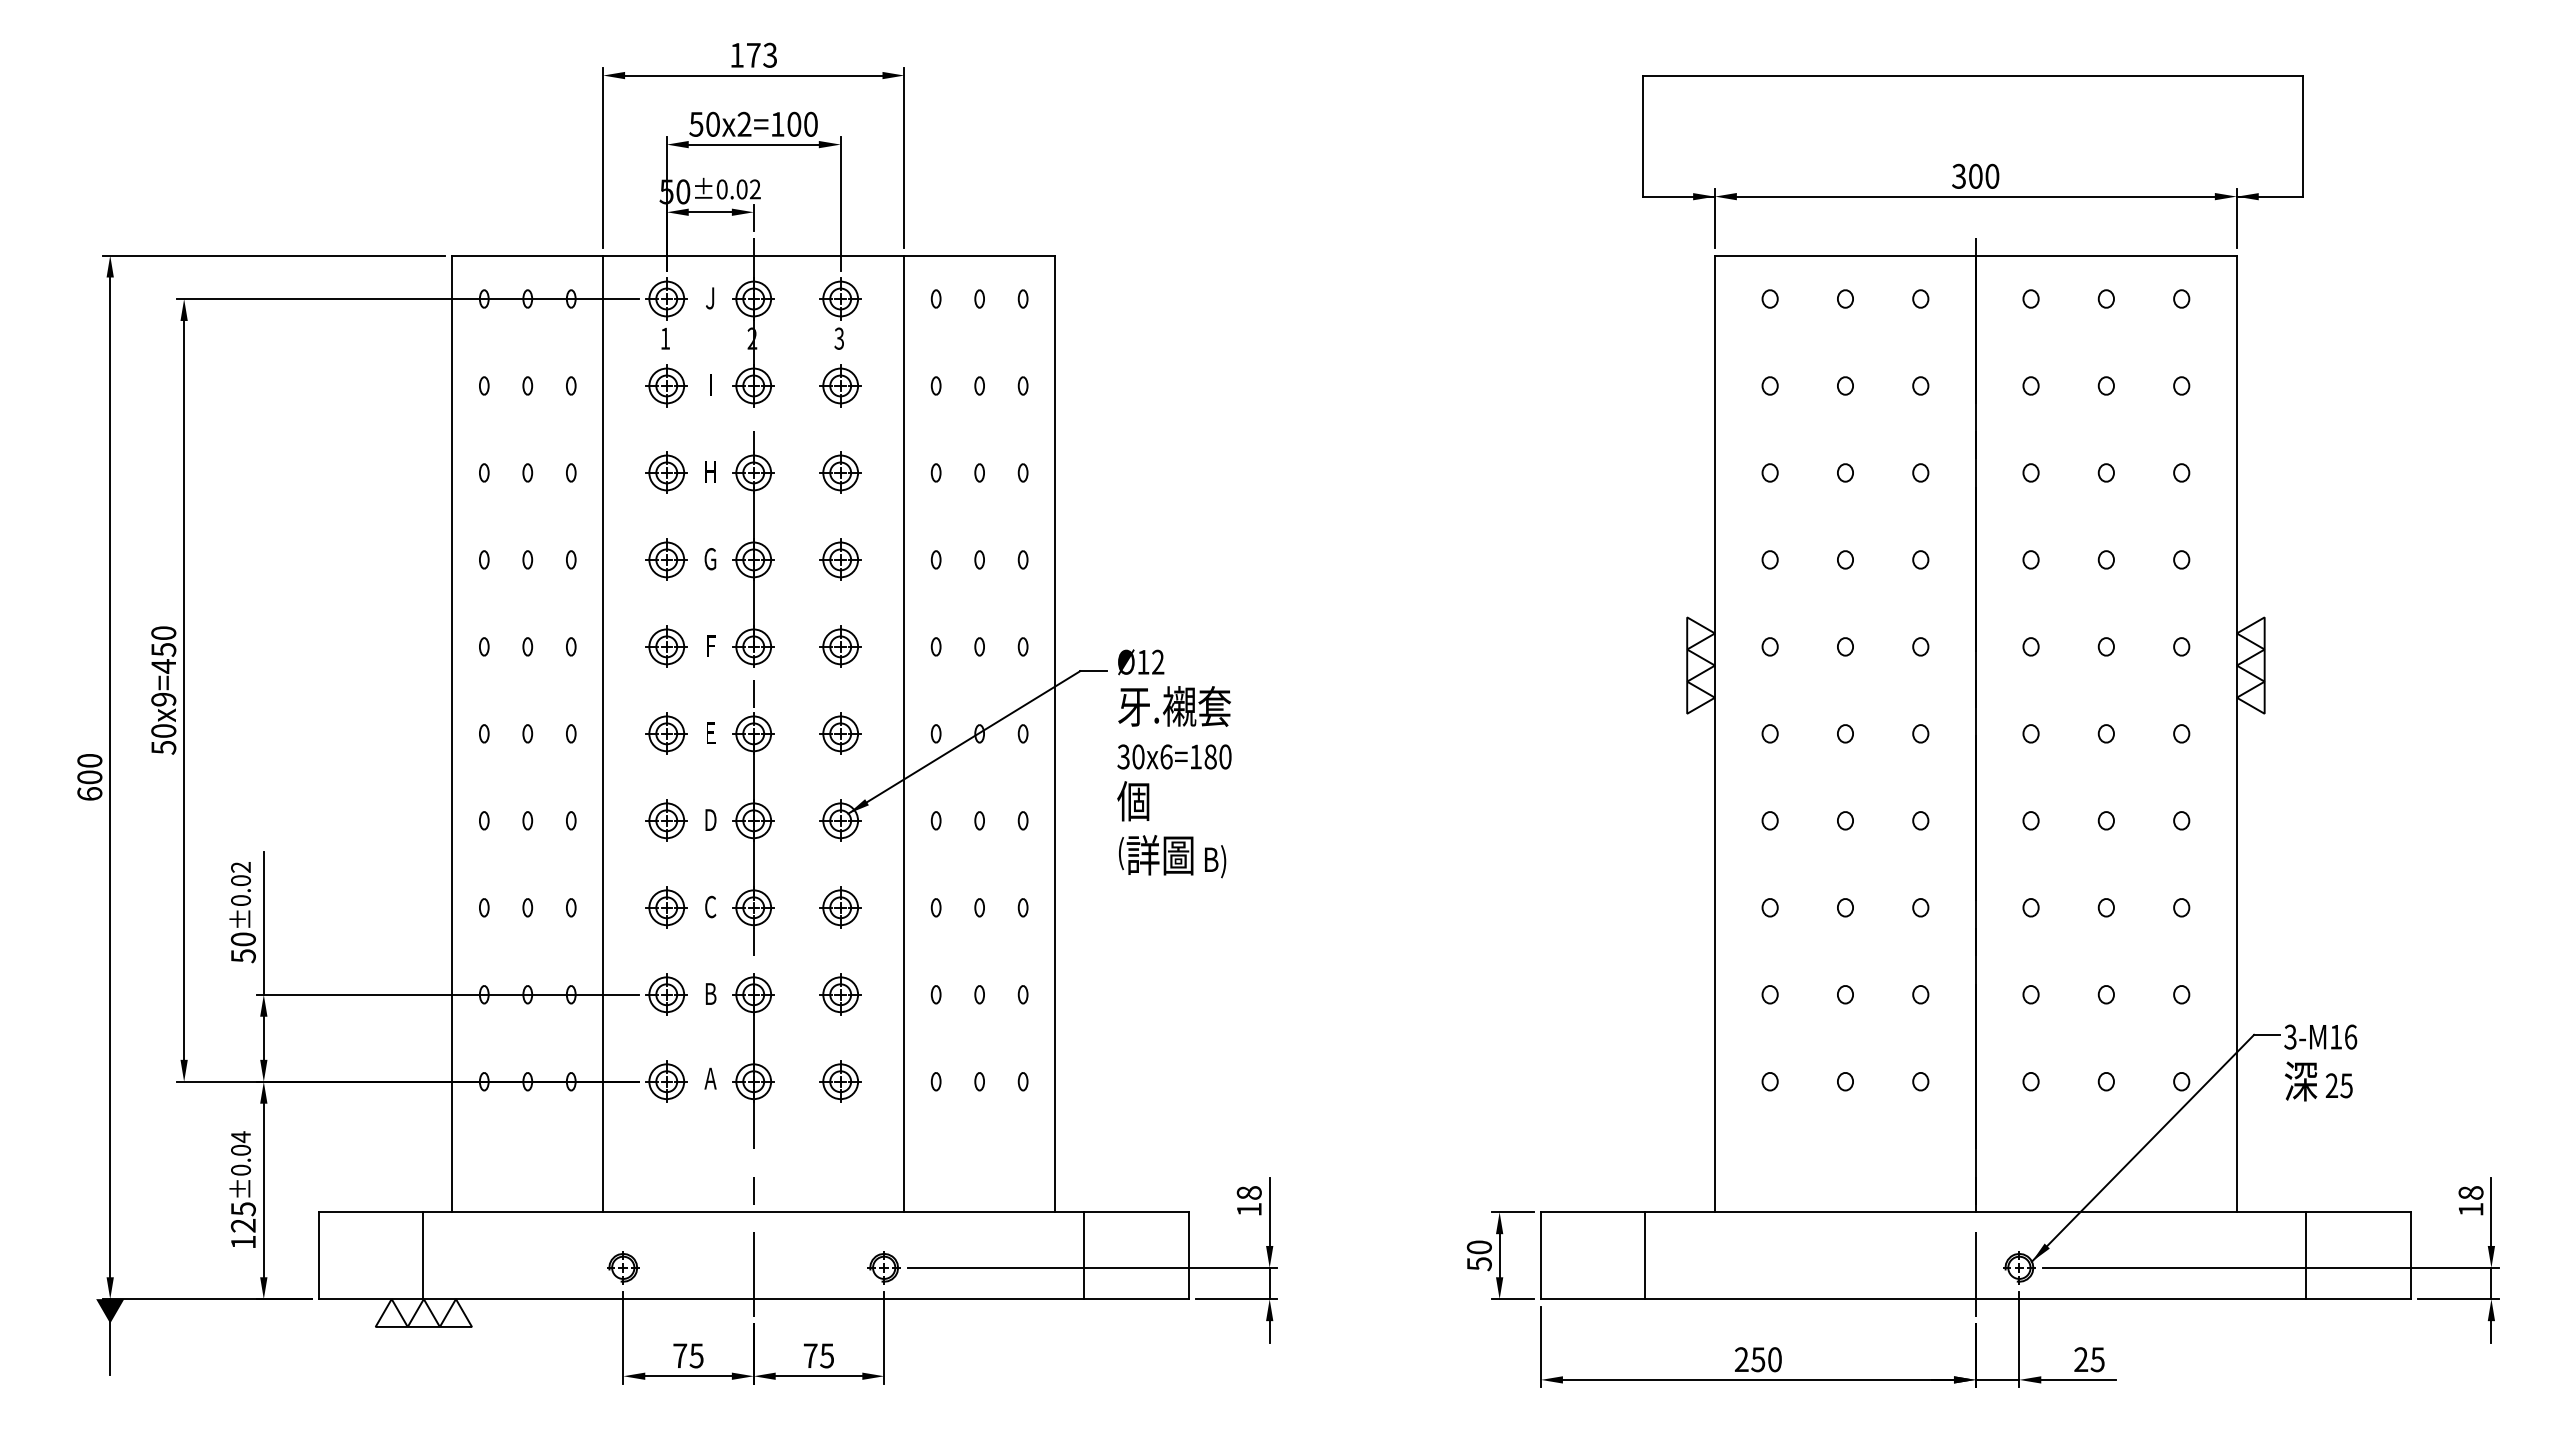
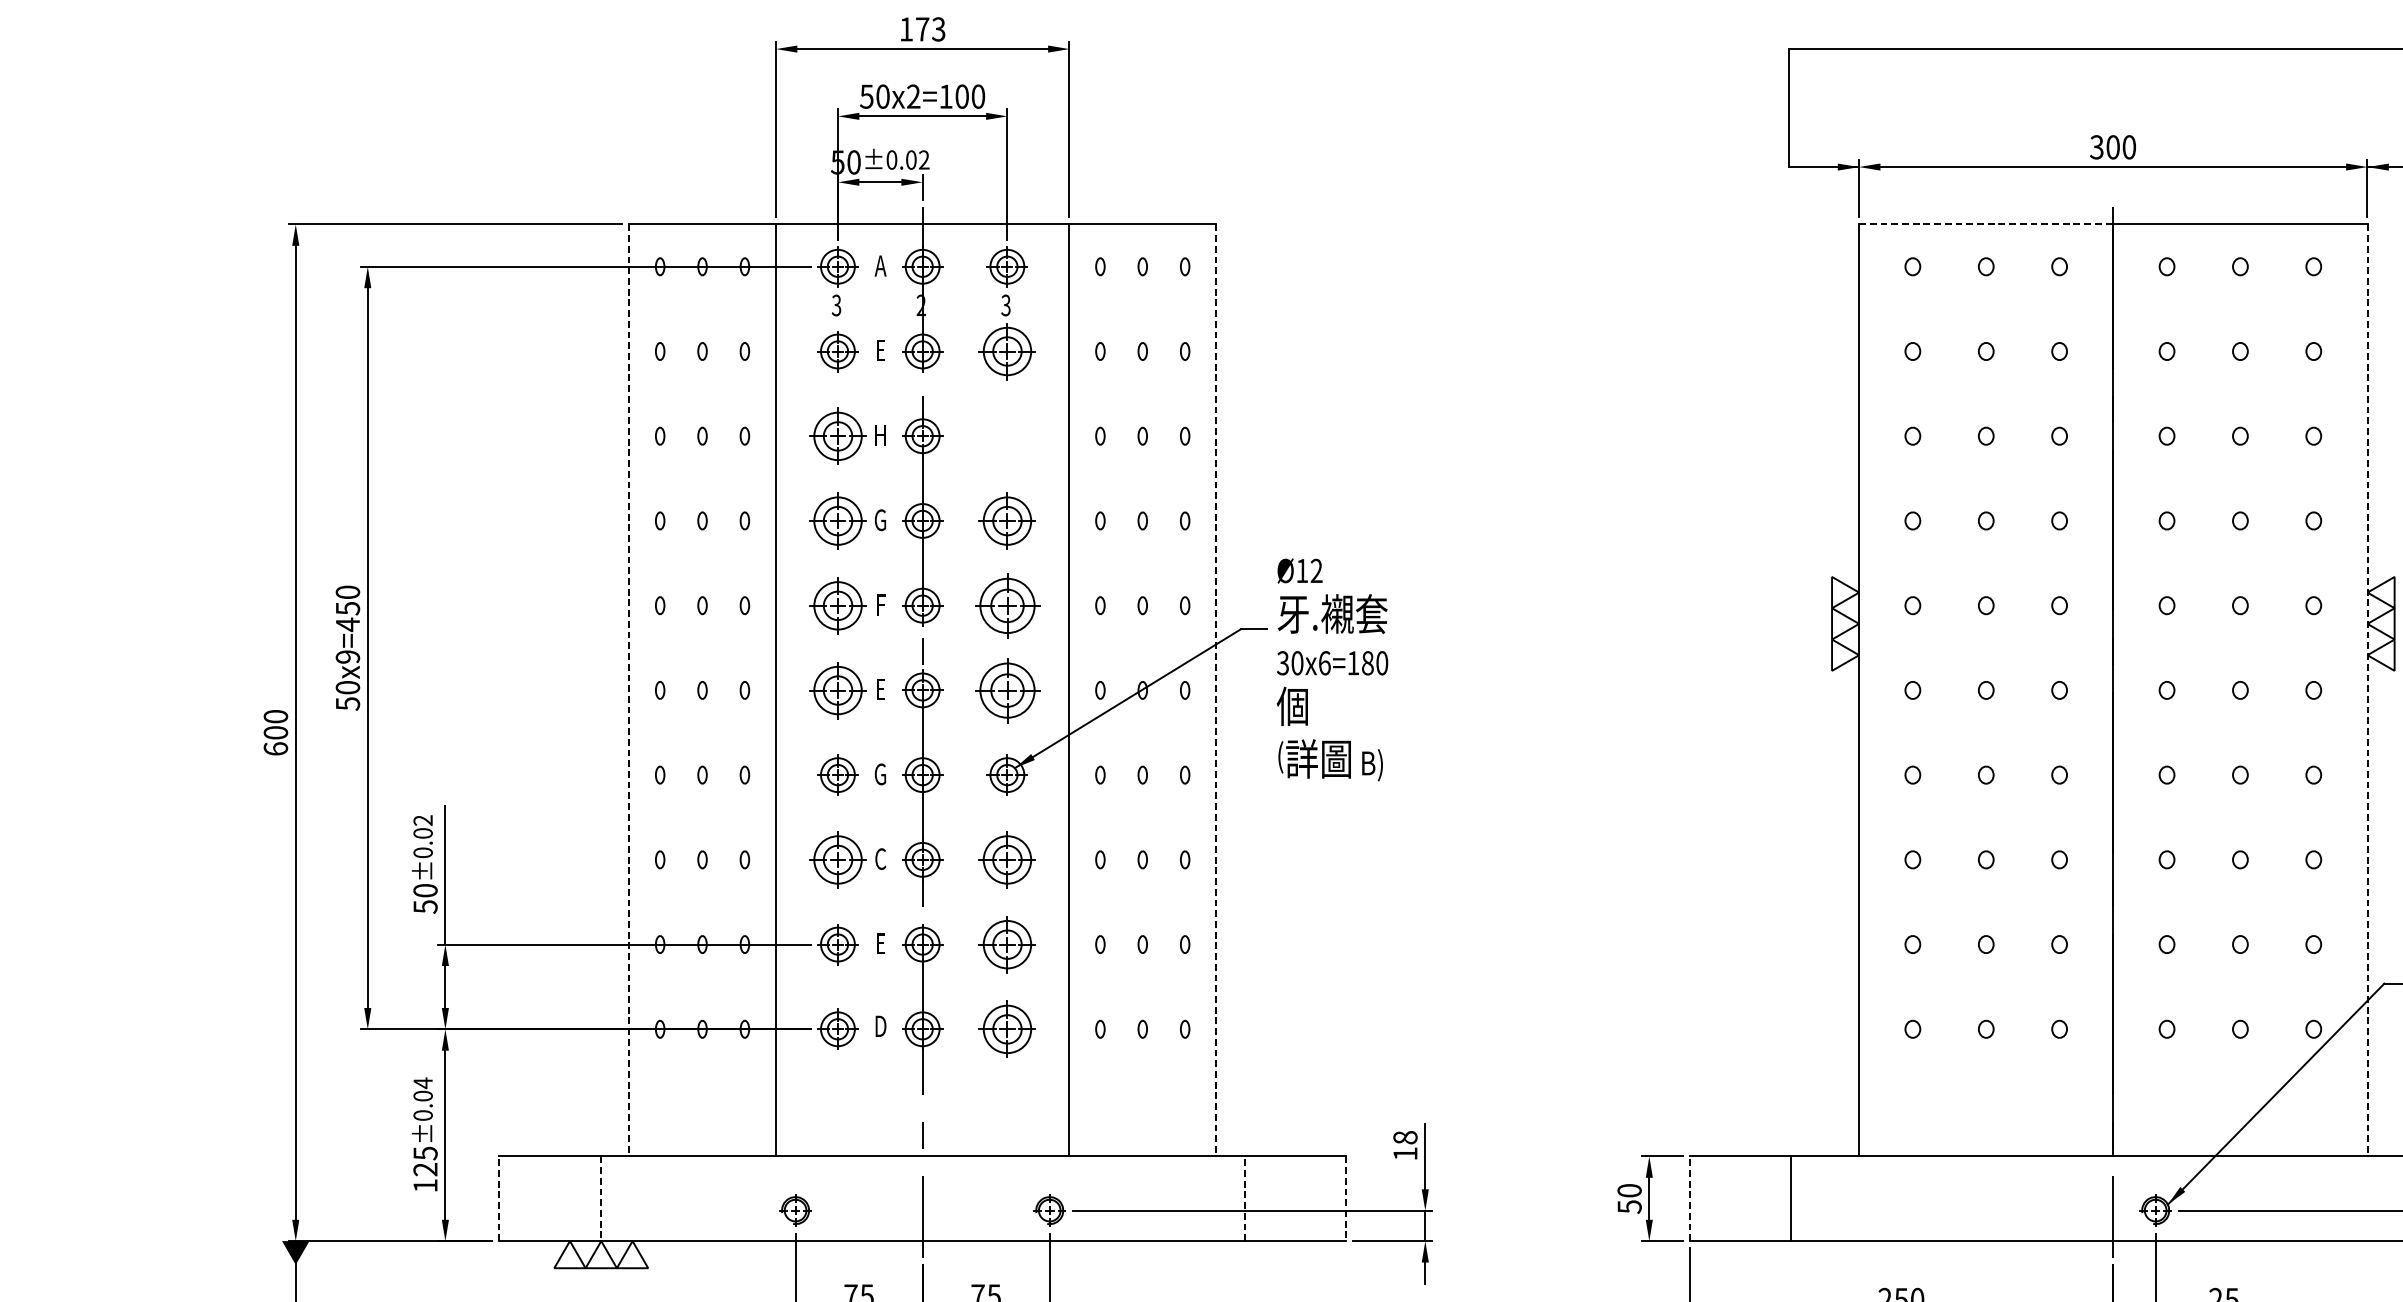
line: (1845, 255) -> (1986, 224), solid -> dashed
text: (710, 298) -> (880, 266), J -> A
text: (665, 338) -> (836, 305), 1 -> 3
text: (711, 384) -> (881, 350), I -> E
part: (840, 385) -> (1007, 351), size x1.4
part: (666, 472) -> (837, 435), size x1.4
part: (840, 472) -> (1007, 435), removed
part: (666, 559) -> (837, 520), size x1.4
part: (840, 559) -> (1007, 520), size x1.4
part: (666, 646) -> (837, 605), size x1.4
part: (840, 646) -> (1007, 605), size x1.6
part: (666, 733) -> (837, 690), size x1.4
part: (840, 733) -> (1007, 690), size x1.6
line: (452, 734) -> (629, 691), solid -> dashed
line: (1055, 734) -> (1216, 691), solid -> dashed
line: (2236, 734) -> (2367, 691), solid -> dashed
text: (1174, 763) -> (1332, 669), moved
text: (710, 819) -> (880, 773), D -> G
part: (666, 907) -> (837, 859), size x1.4
part: (840, 907) -> (1007, 859), size x1.4
text: (710, 993) -> (880, 943), B -> E
part: (840, 994) -> (1007, 944), size x1.4
text: (710, 1078) -> (880, 1026), A -> D
part: (840, 1081) -> (1007, 1029), size x1.4
line: (318, 1255) -> (498, 1198), solid -> dashed
line: (1084, 1255) -> (1244, 1198), solid -> dashed
line: (1541, 1255) -> (1690, 1198), solid -> dashed
line: (423, 1256) -> (600, 1199), solid -> dashed
line: (1188, 1256) -> (1346, 1199), solid -> dashed

